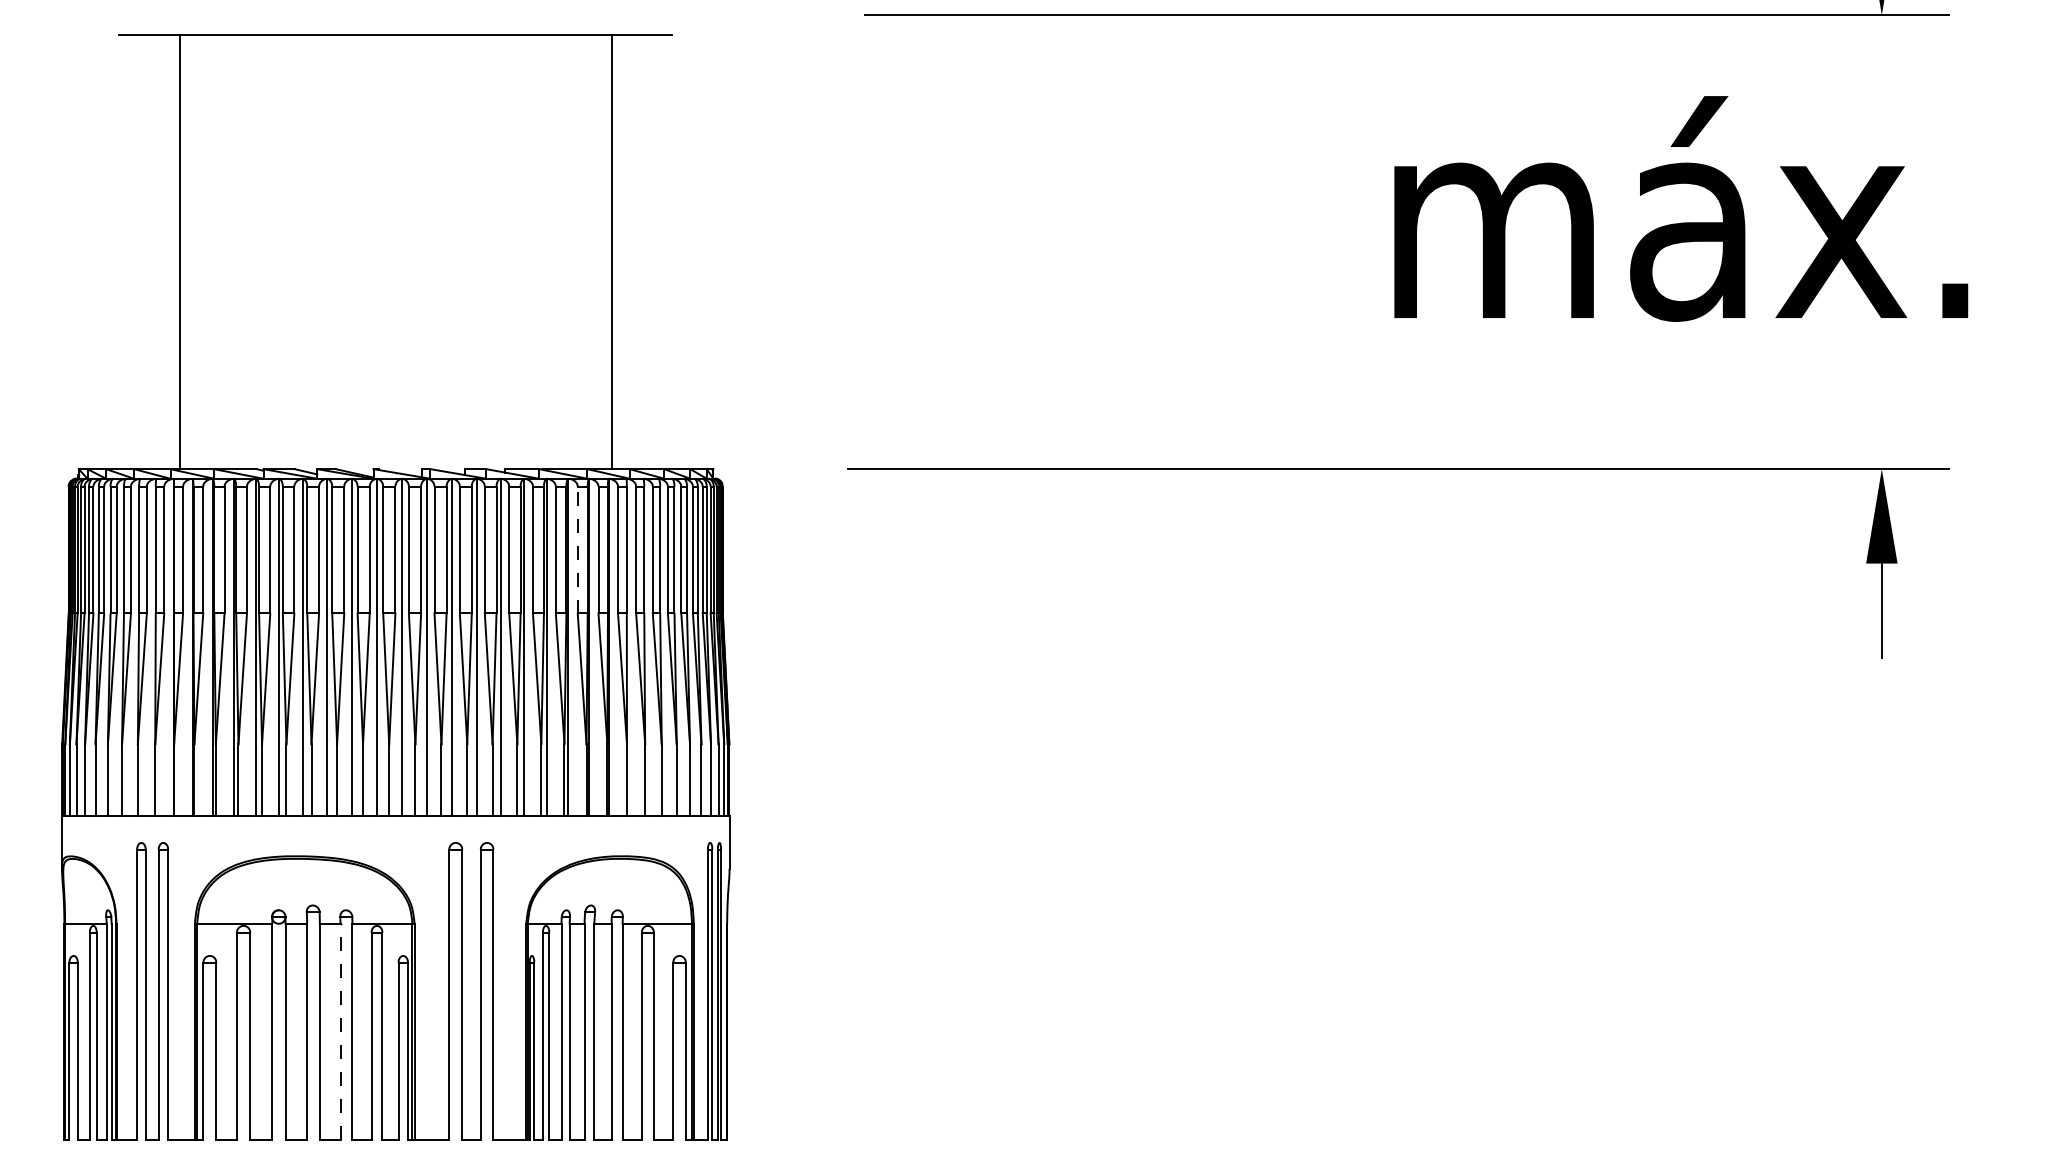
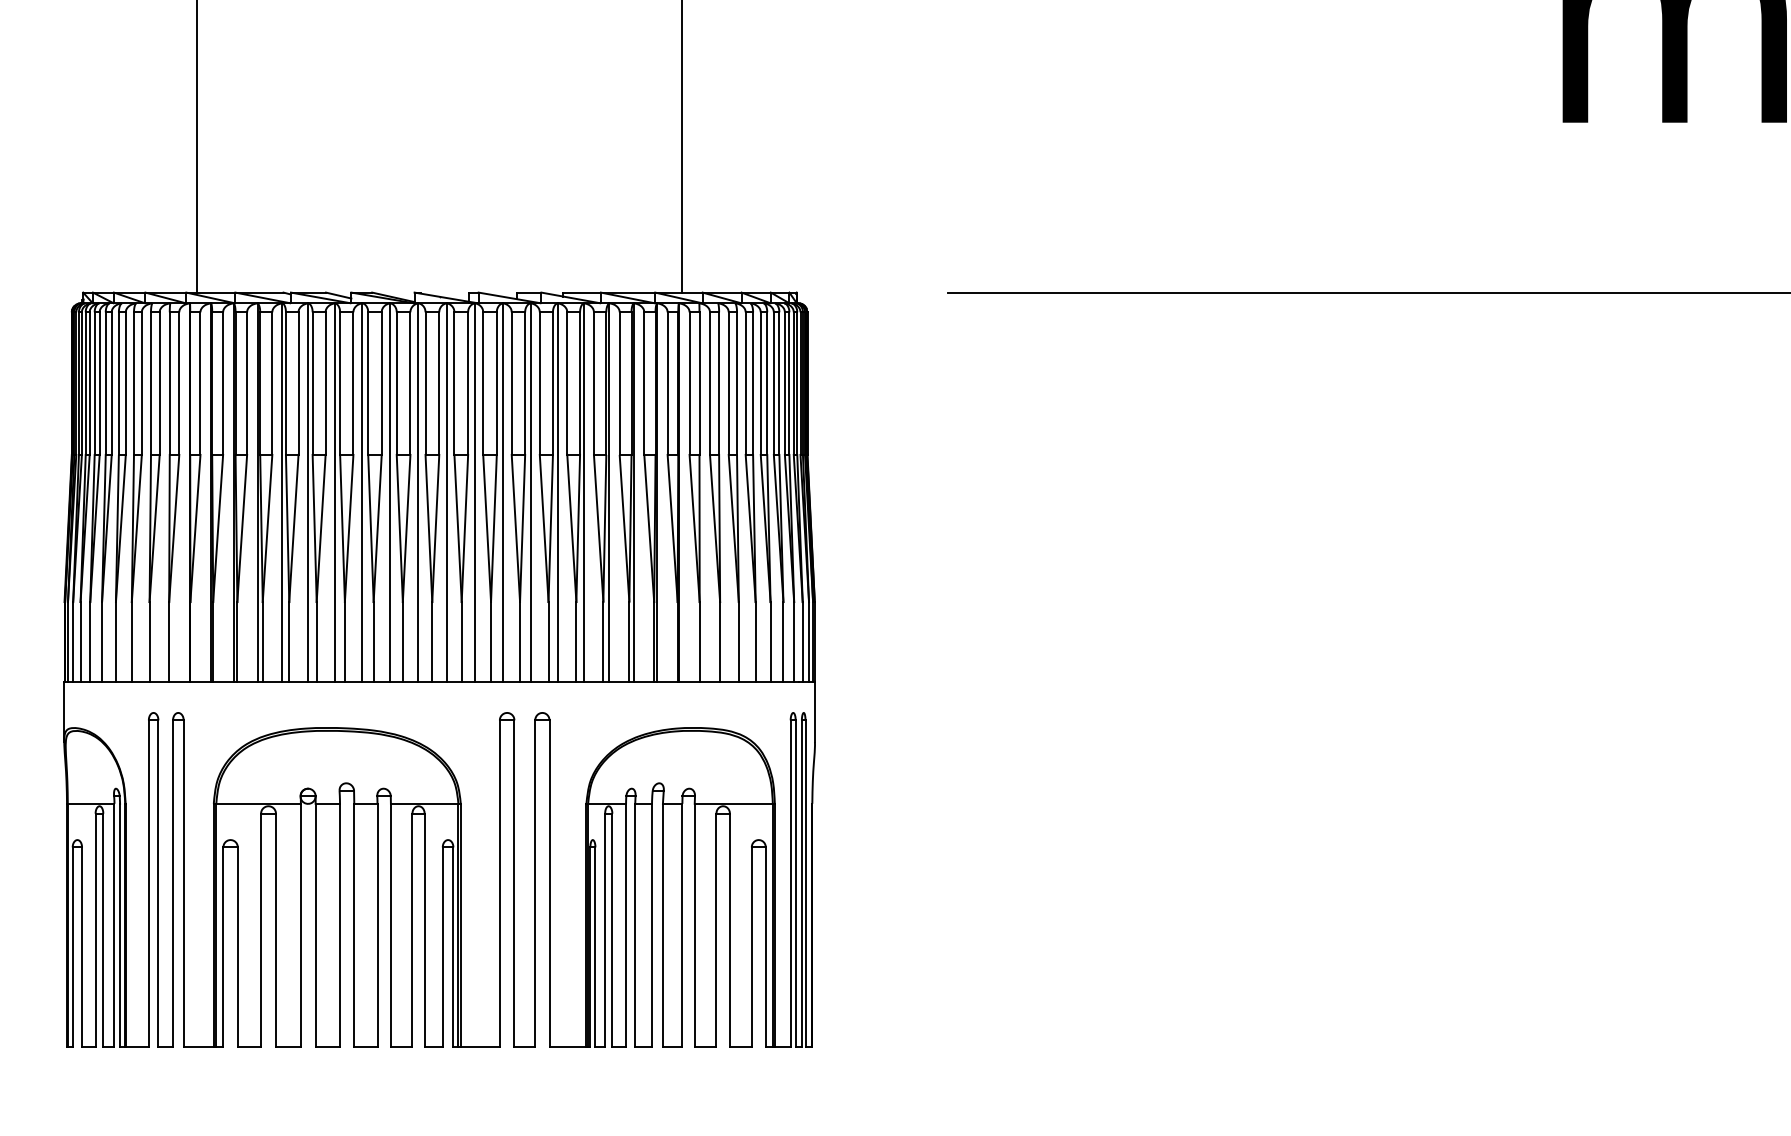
line: (577, 549) -> (644, 382), dashed -> solid
line: (340, 1031) -> (377, 925), dashed -> solid

